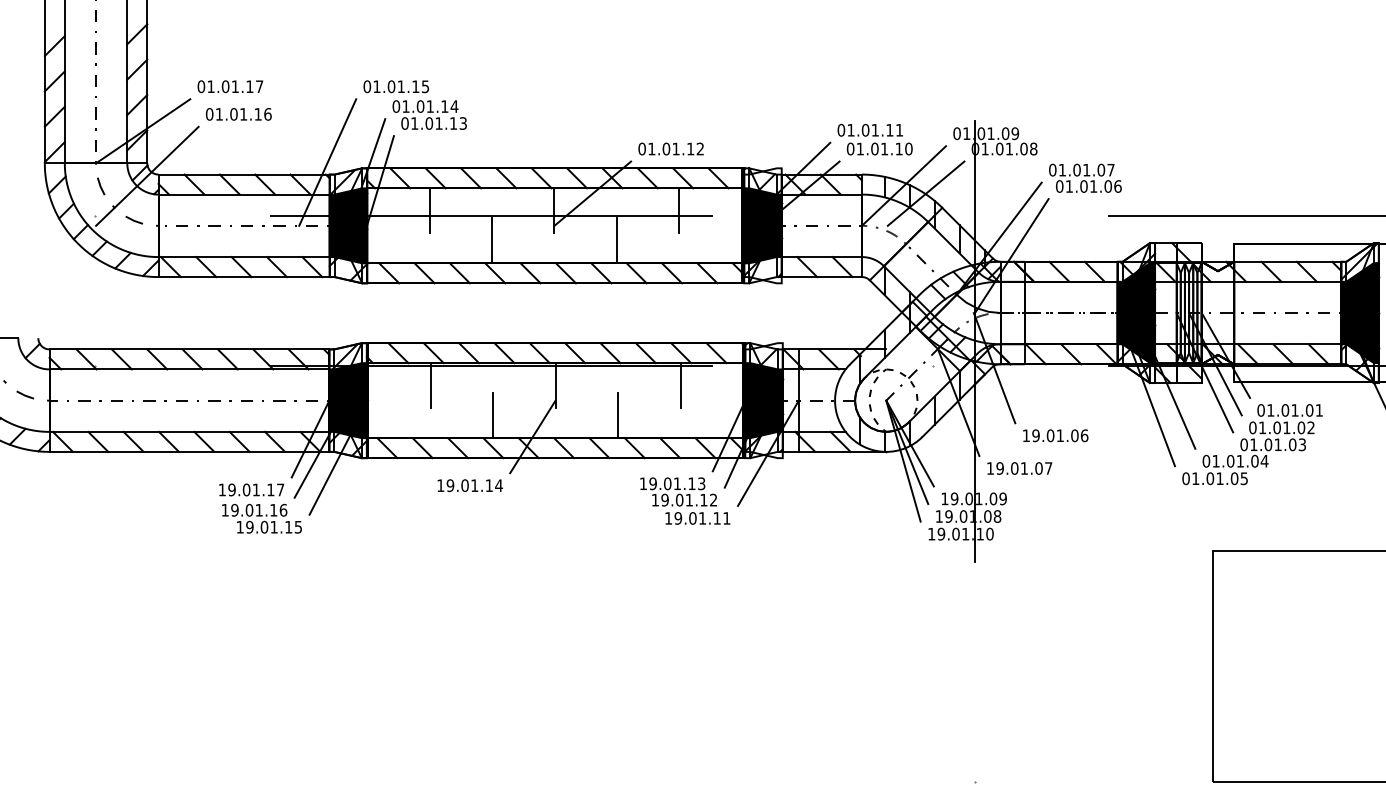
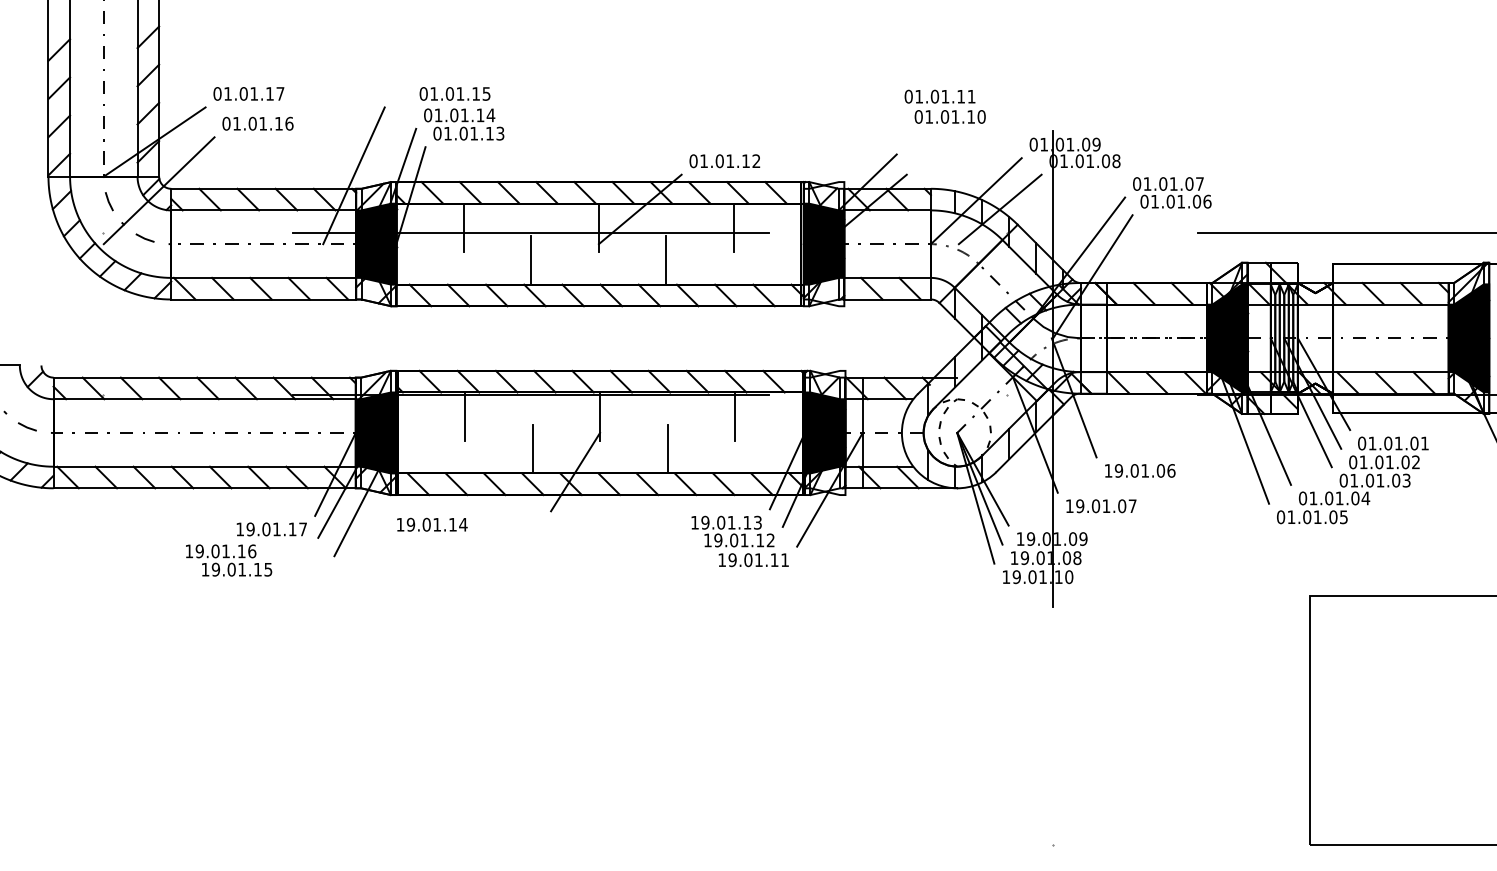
text: (395, 86) -> (454, 93), moved
text: (874, 139) -> (944, 106), moved
text: (469, 485) -> (431, 524), moved
text: (261, 518) -> (228, 560), moved

